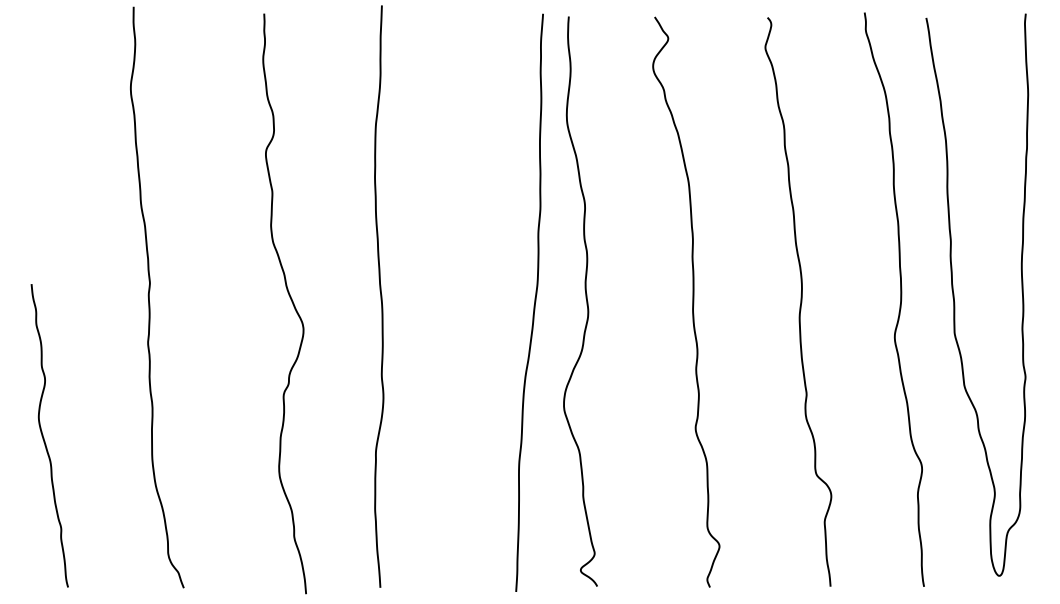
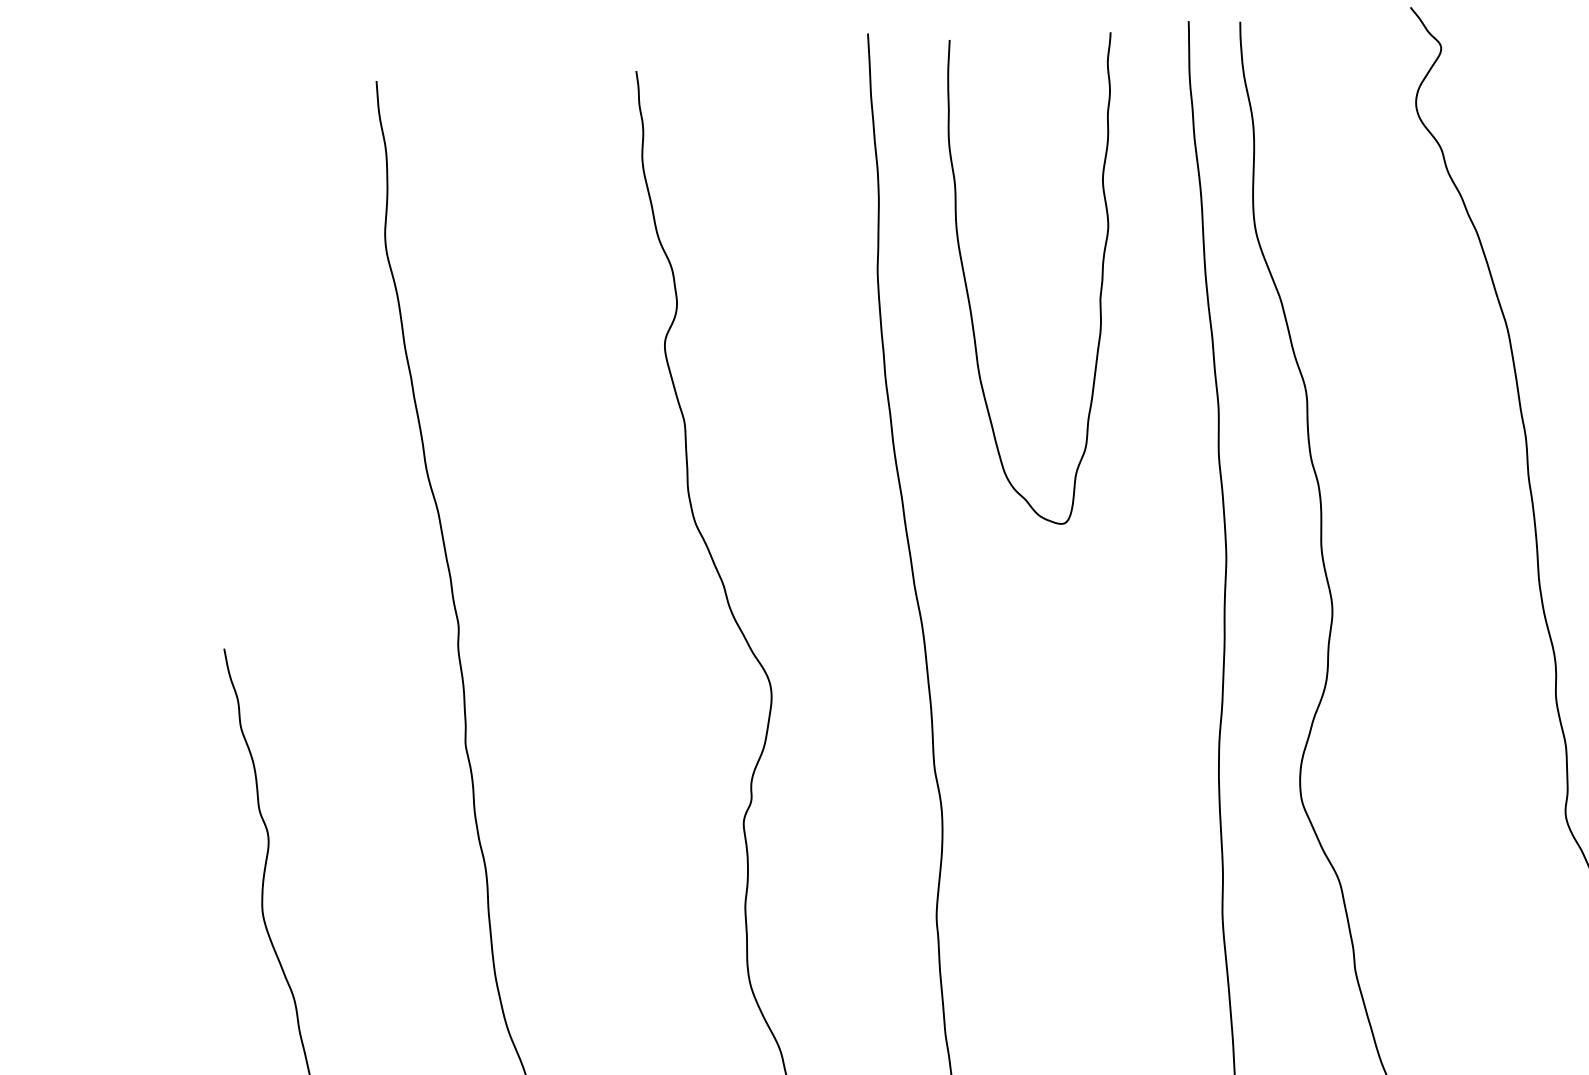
curve: (486, 140) -> (1099, 282), added

